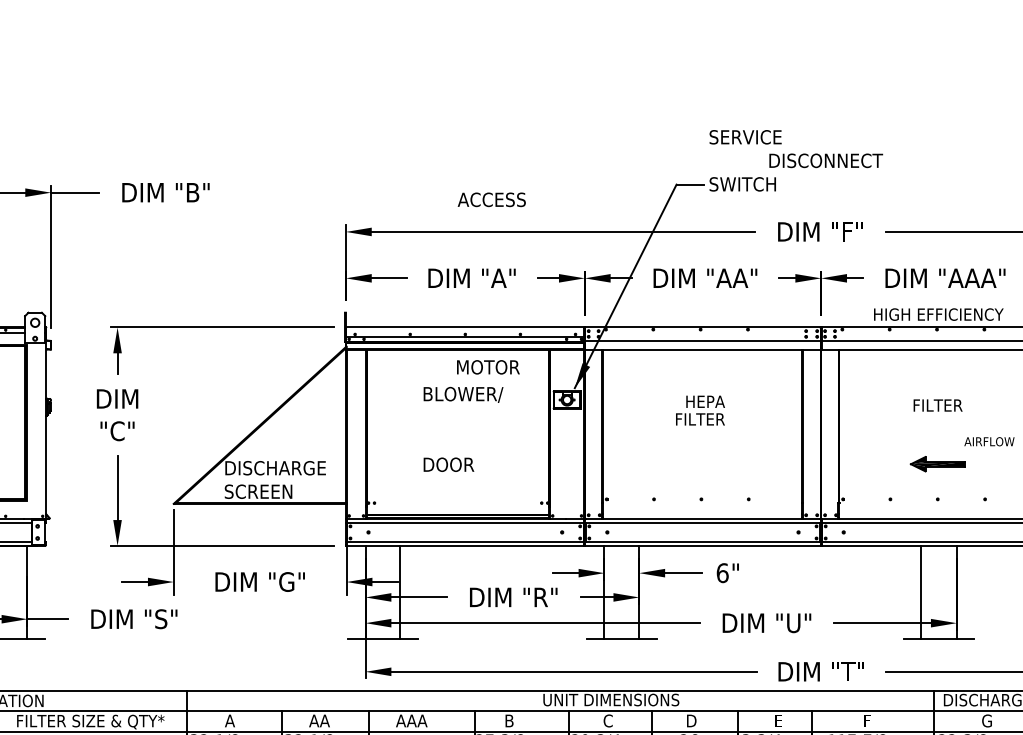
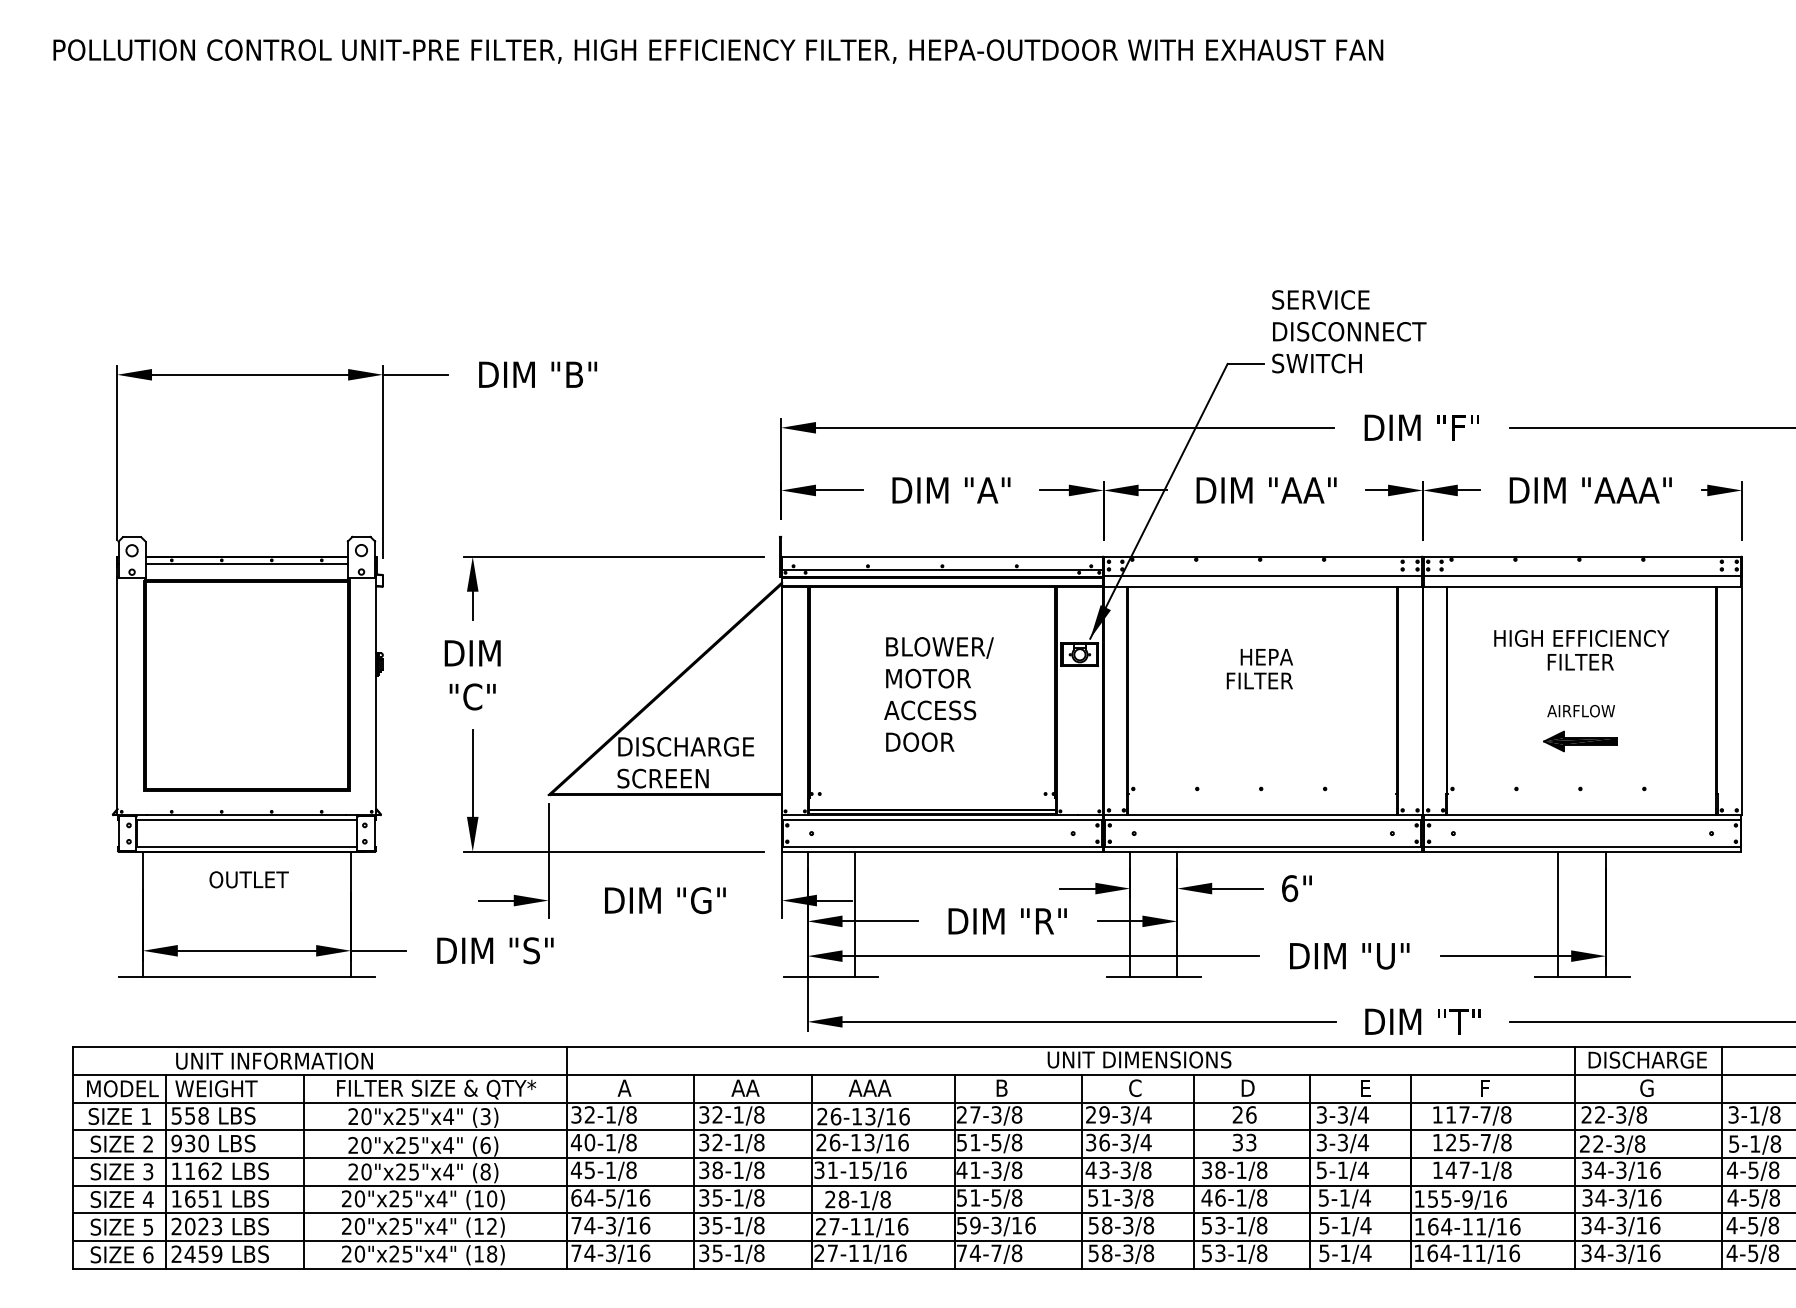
text: (826, 160) -> (1349, 331), moved
text: (492, 199) -> (930, 710), moved
text: (938, 314) -> (1581, 638), moved
text: (488, 367) -> (928, 678), moved
text: (988, 442) -> (1580, 711), moved

